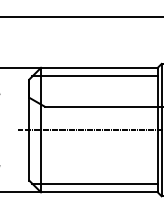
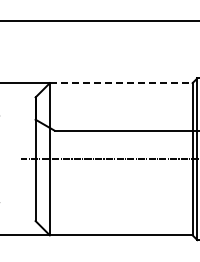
line: (99, 68) -> (121, 83), solid -> dashed
line: (94, 76) -> (115, 93), removed
line: (94, 183) -> (115, 224), removed

